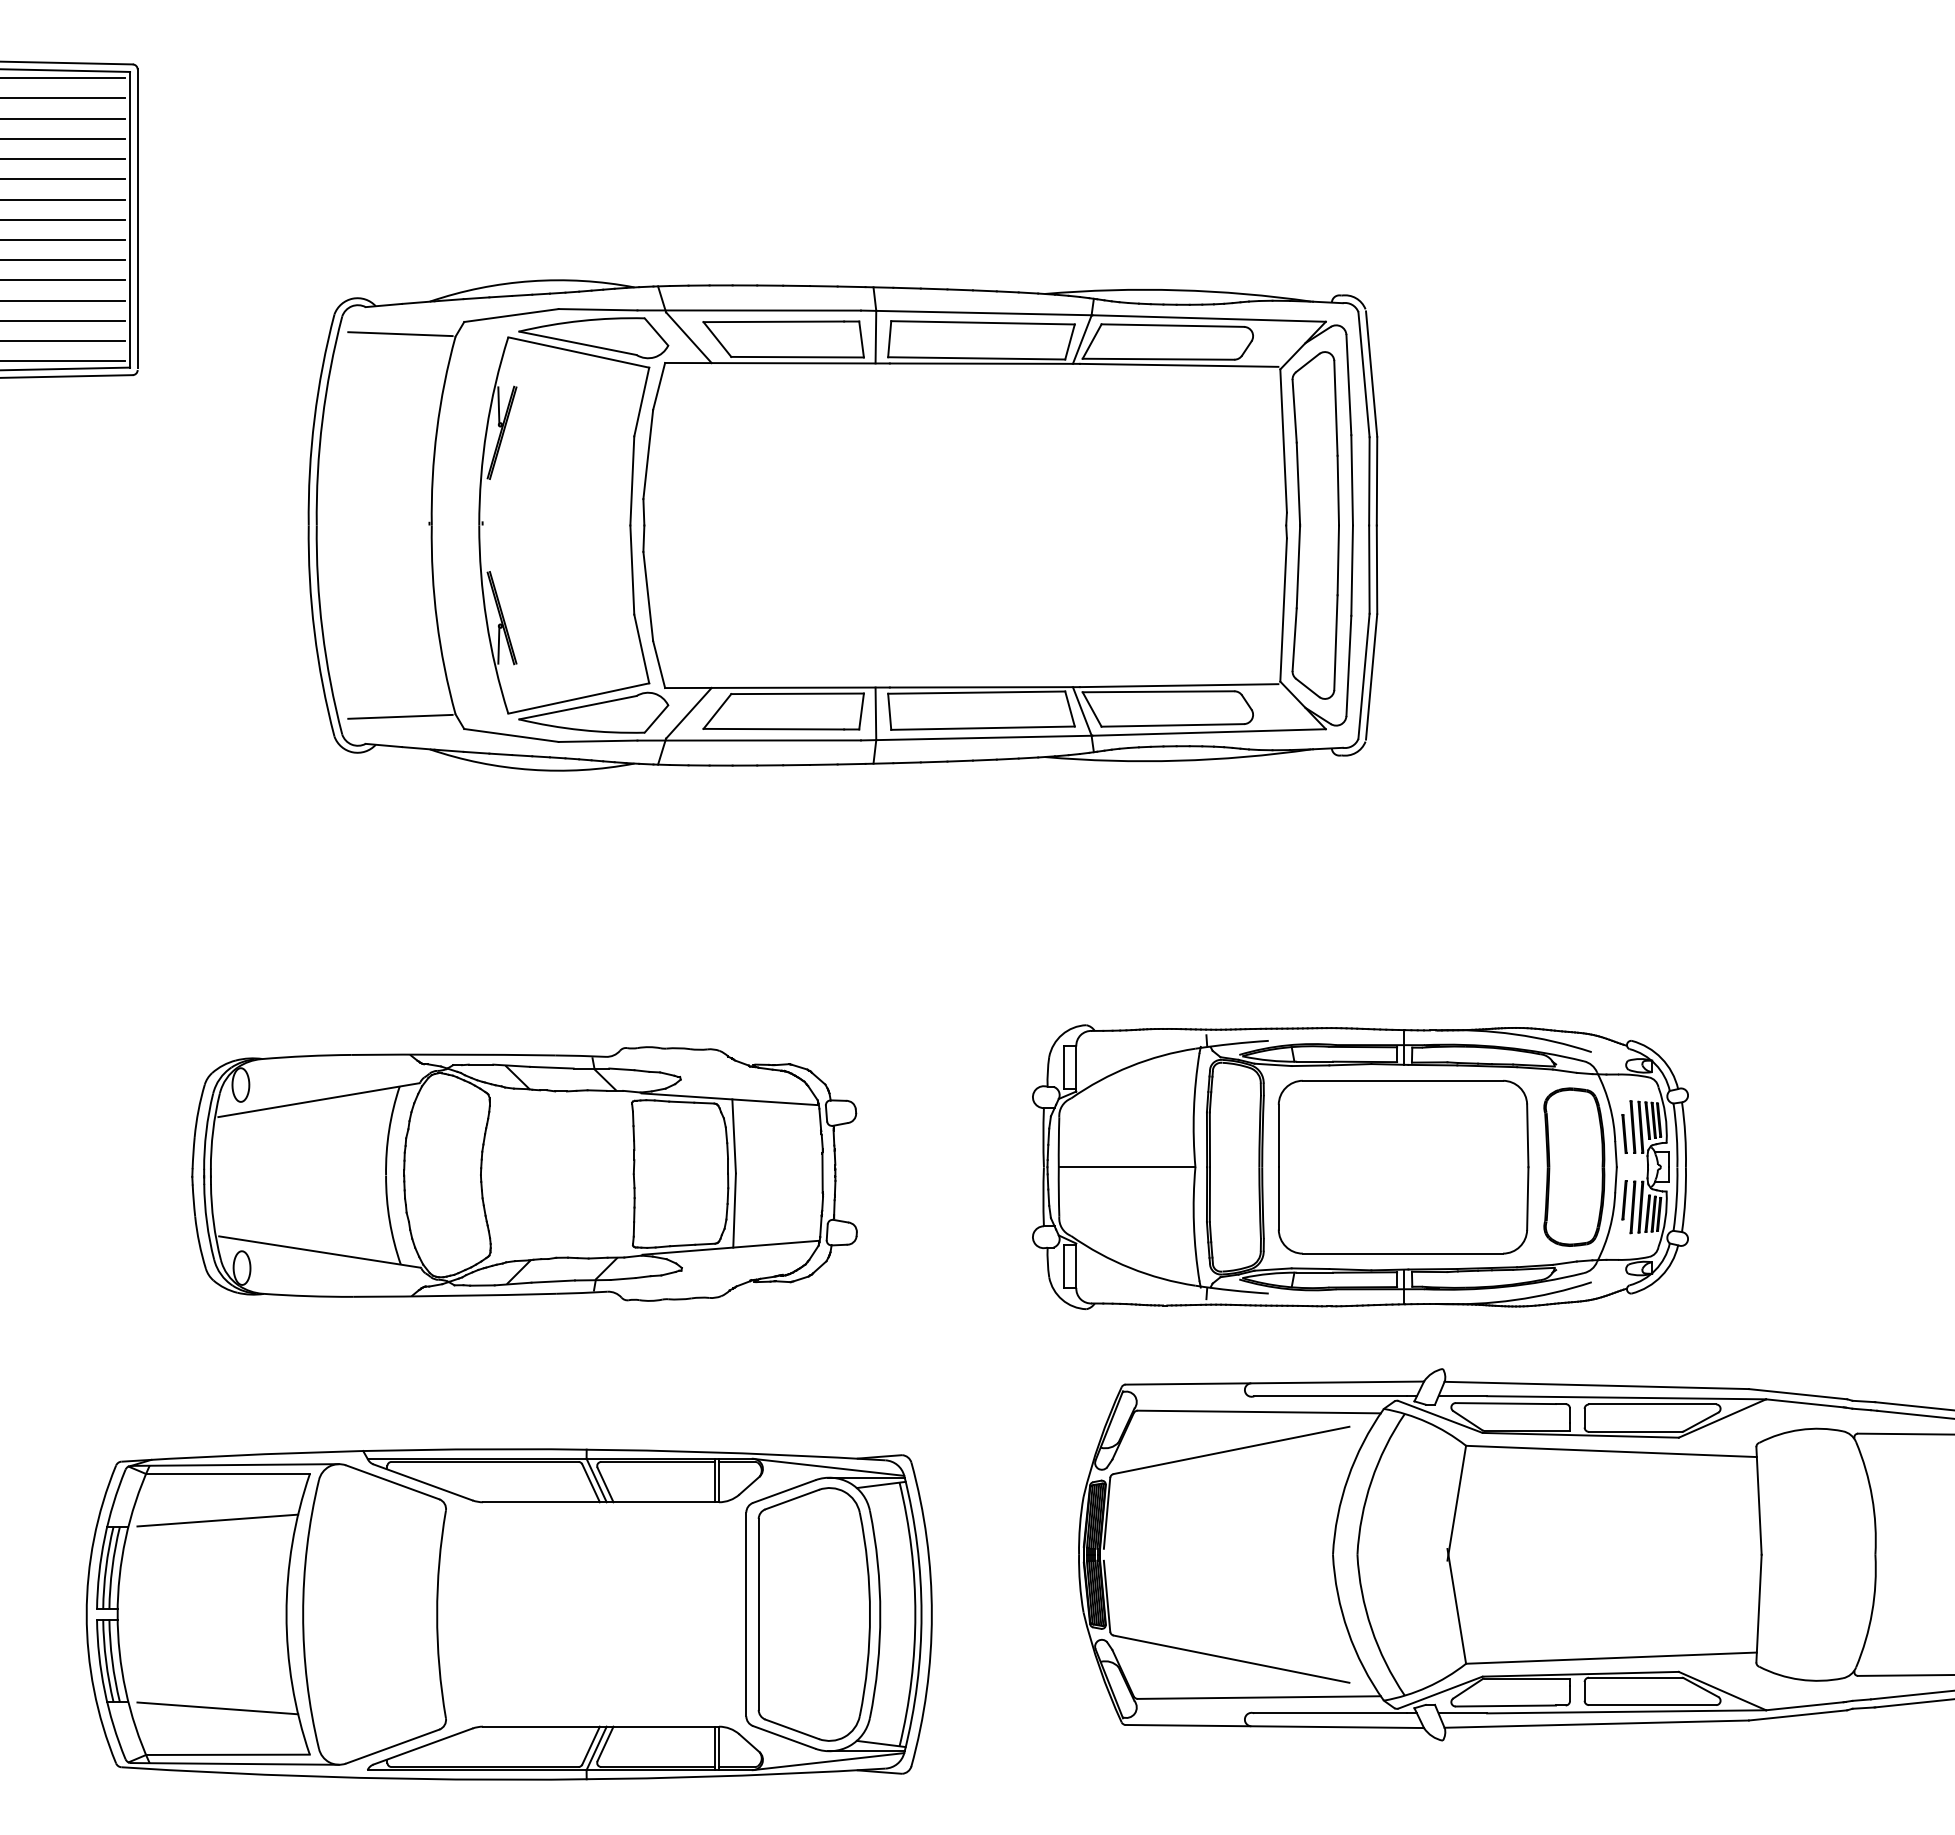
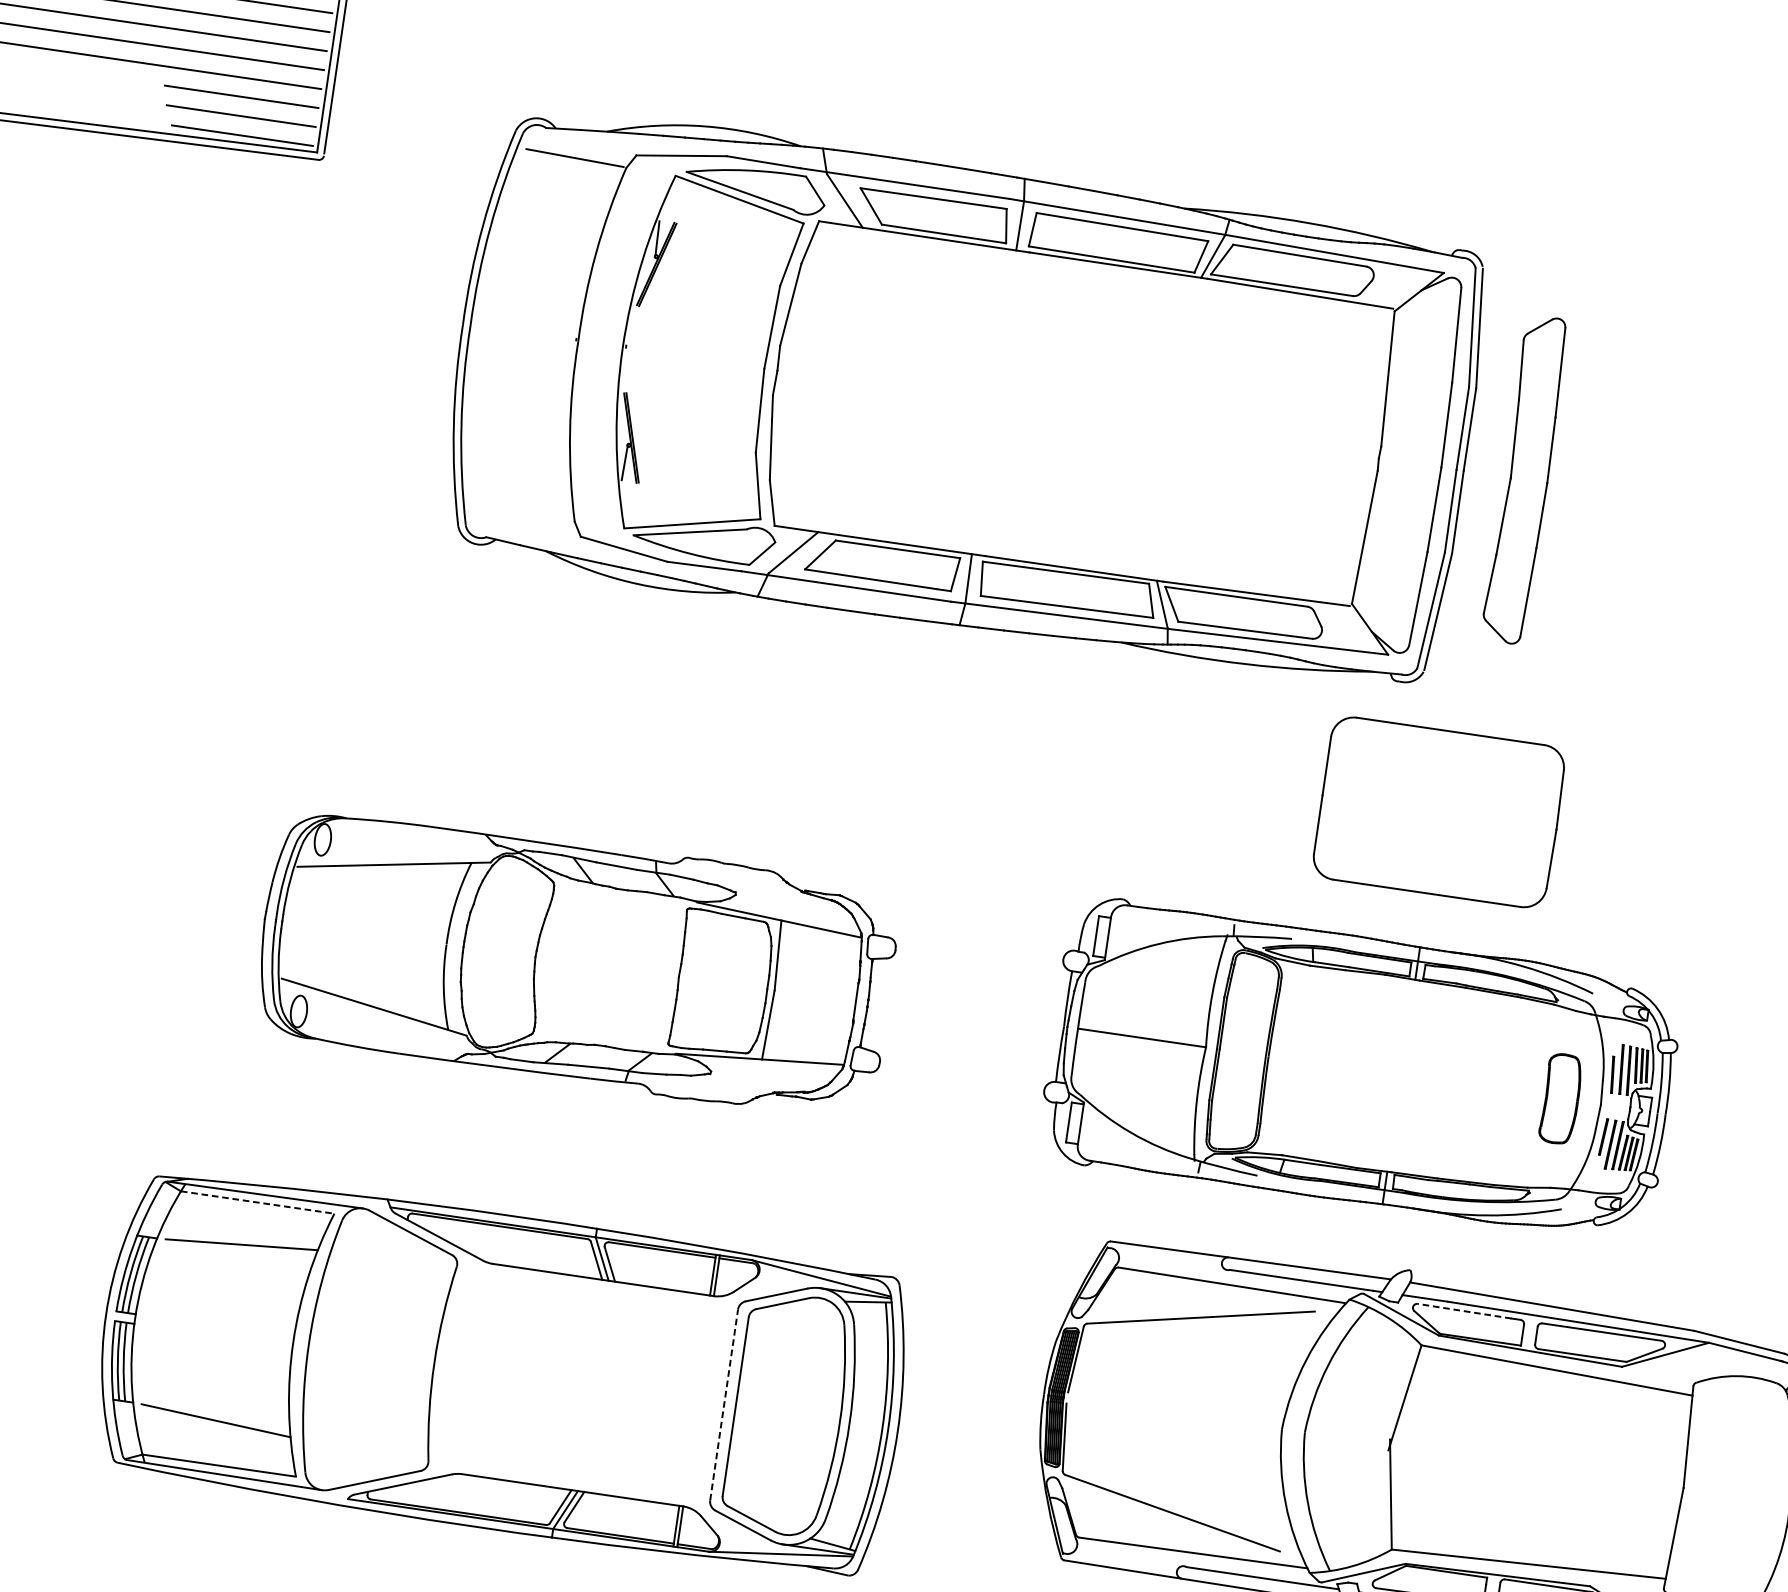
part: (1315, 525) -> (1525, 479), moved
line: (400, 716) -> (522, 516), removed
part: (1403, 1166) -> (1439, 811), moved
part: (1574, 1166) -> (1561, 1098), size x0.6
line: (1505, 1403) -> (1464, 1311), solid -> dashed
line: (228, 1473) -> (258, 1202), solid -> dashed
line: (746, 1614) -> (724, 1405), solid -> dashed

